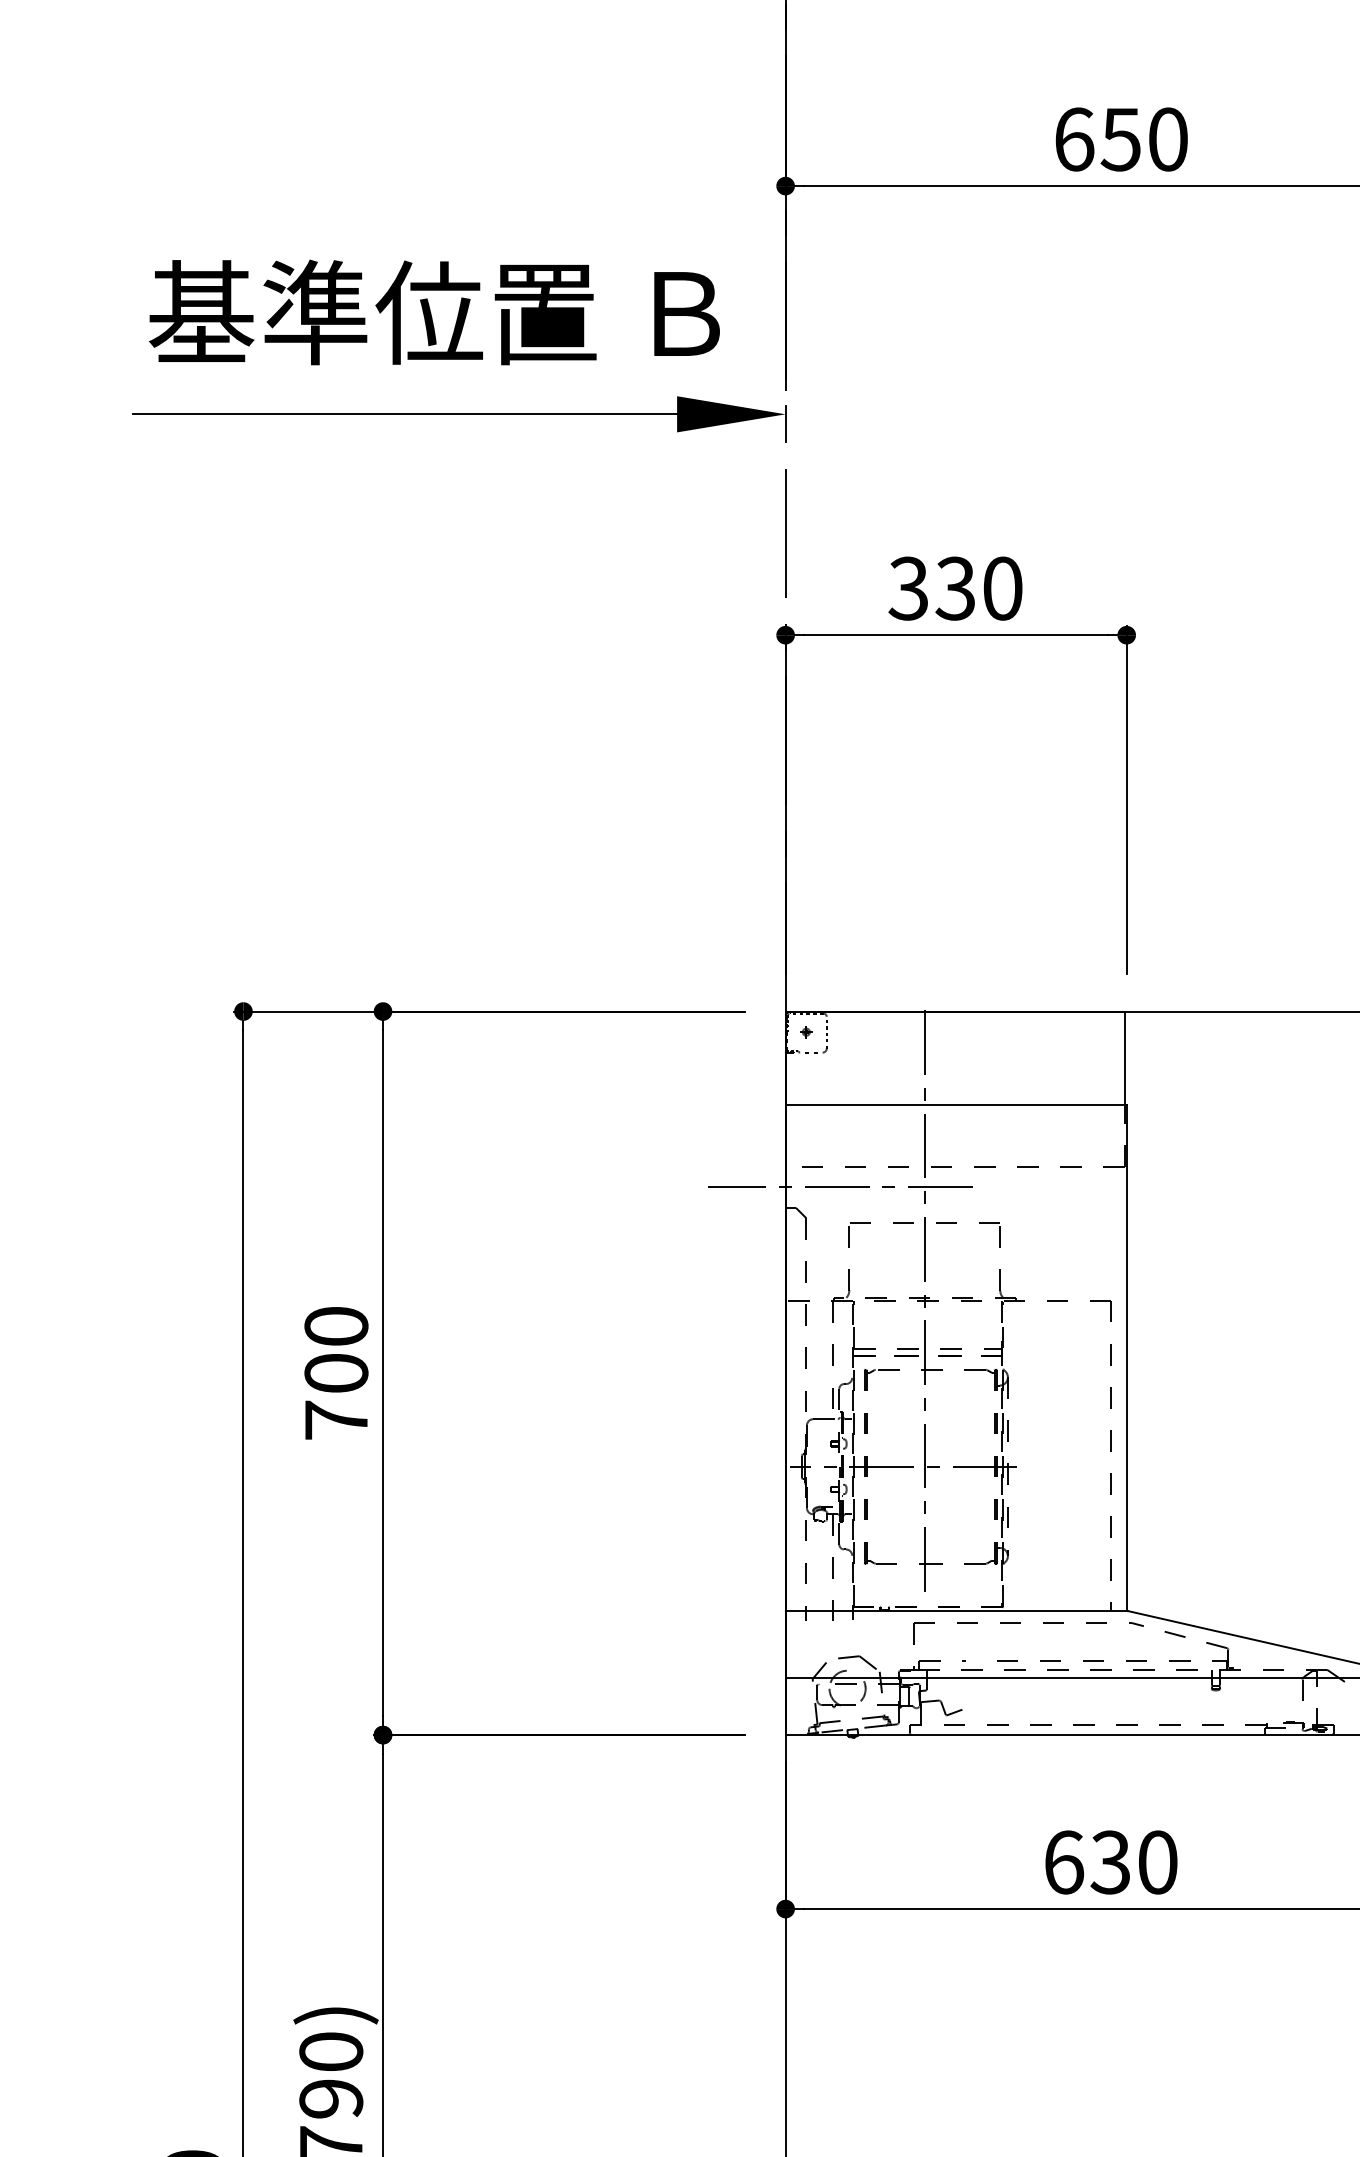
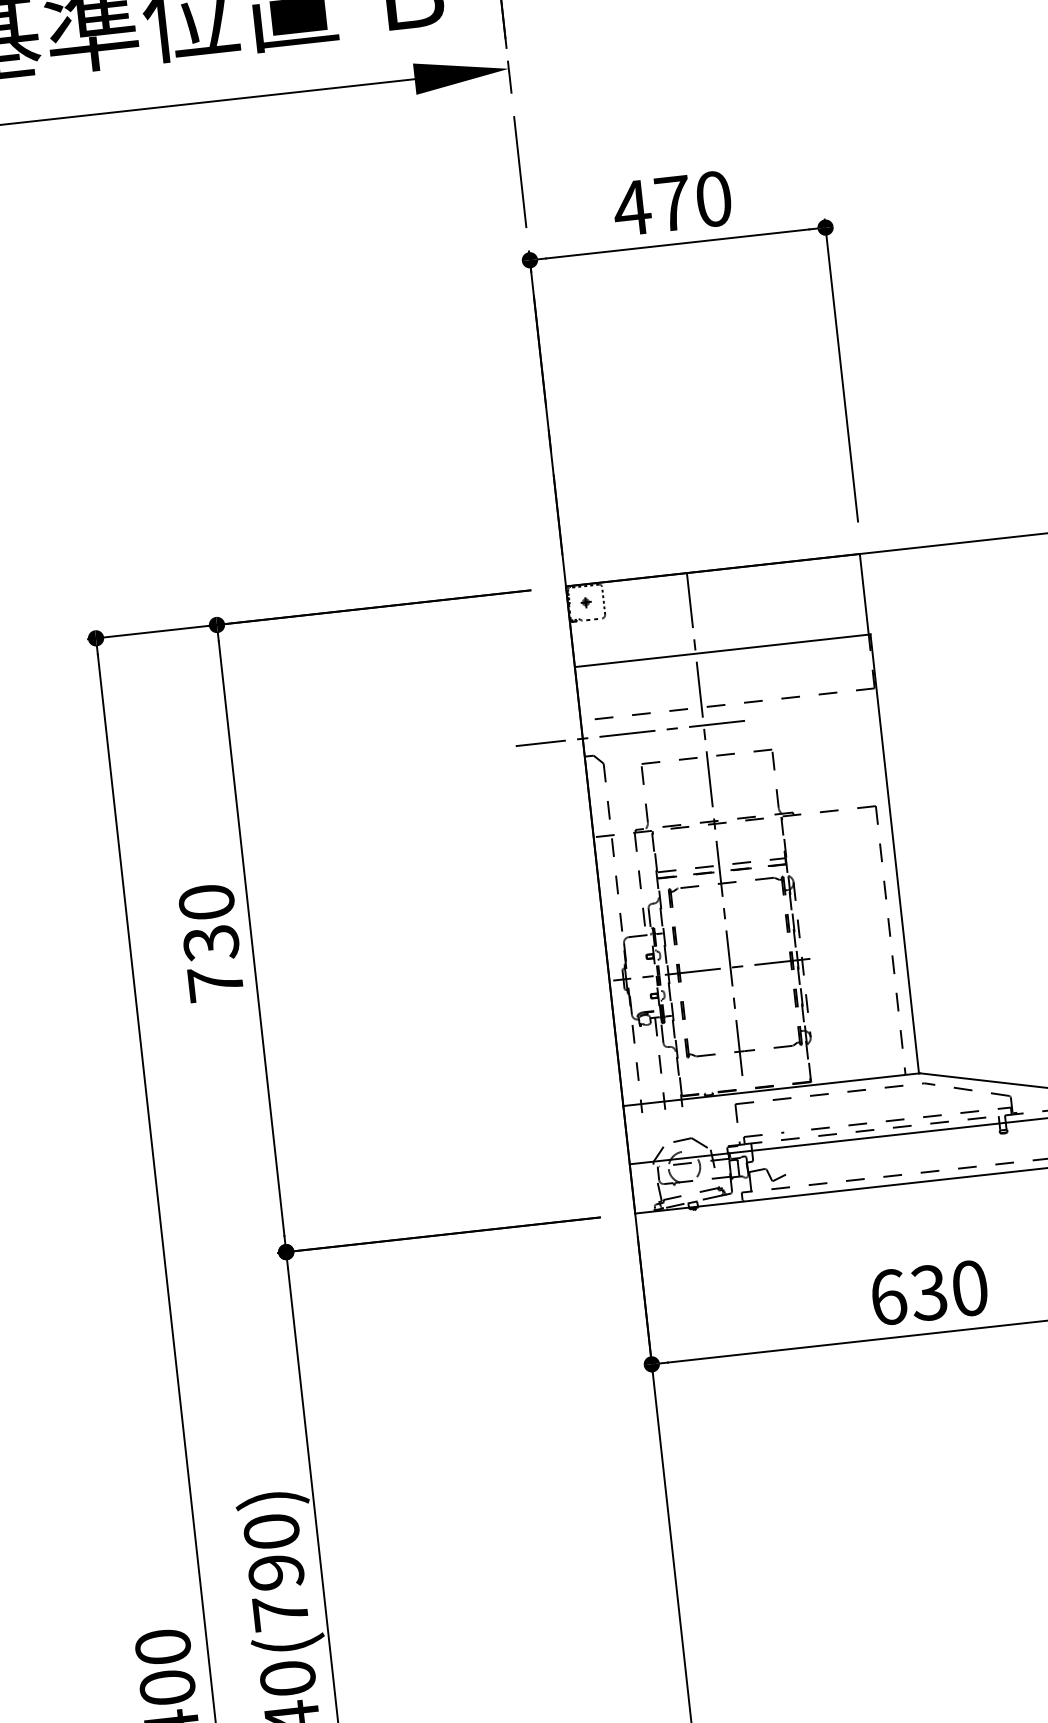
text: (931, 588) -> (651, 205), 330 -> 470
text: (336, 1373) -> (211, 943), 700 -> 730

